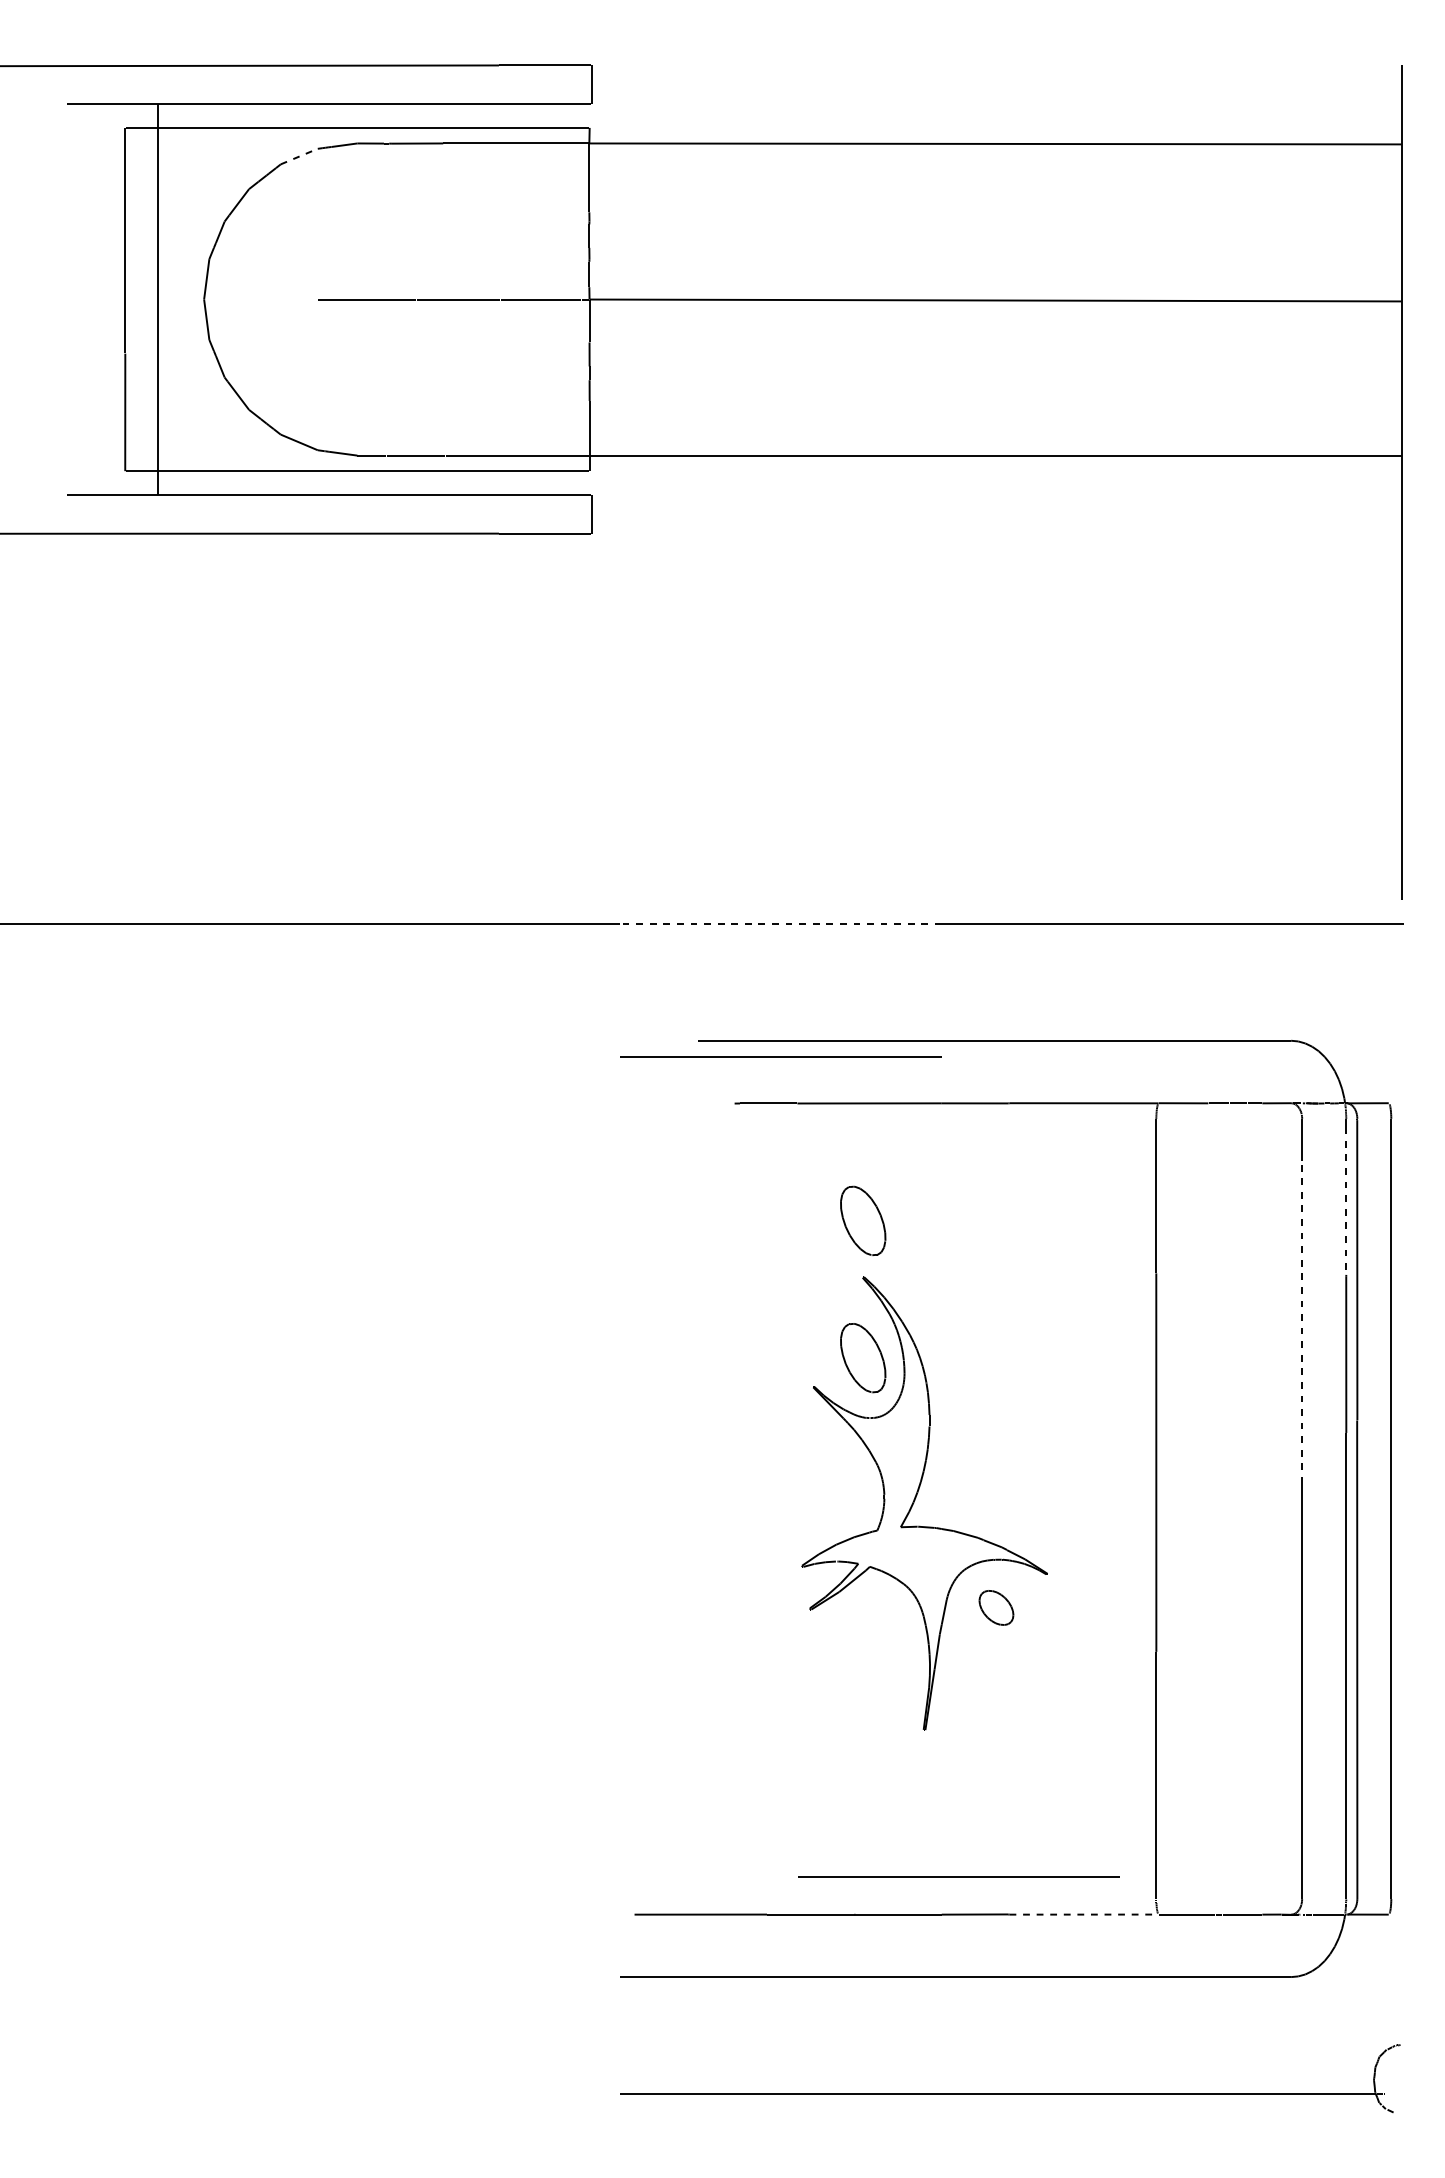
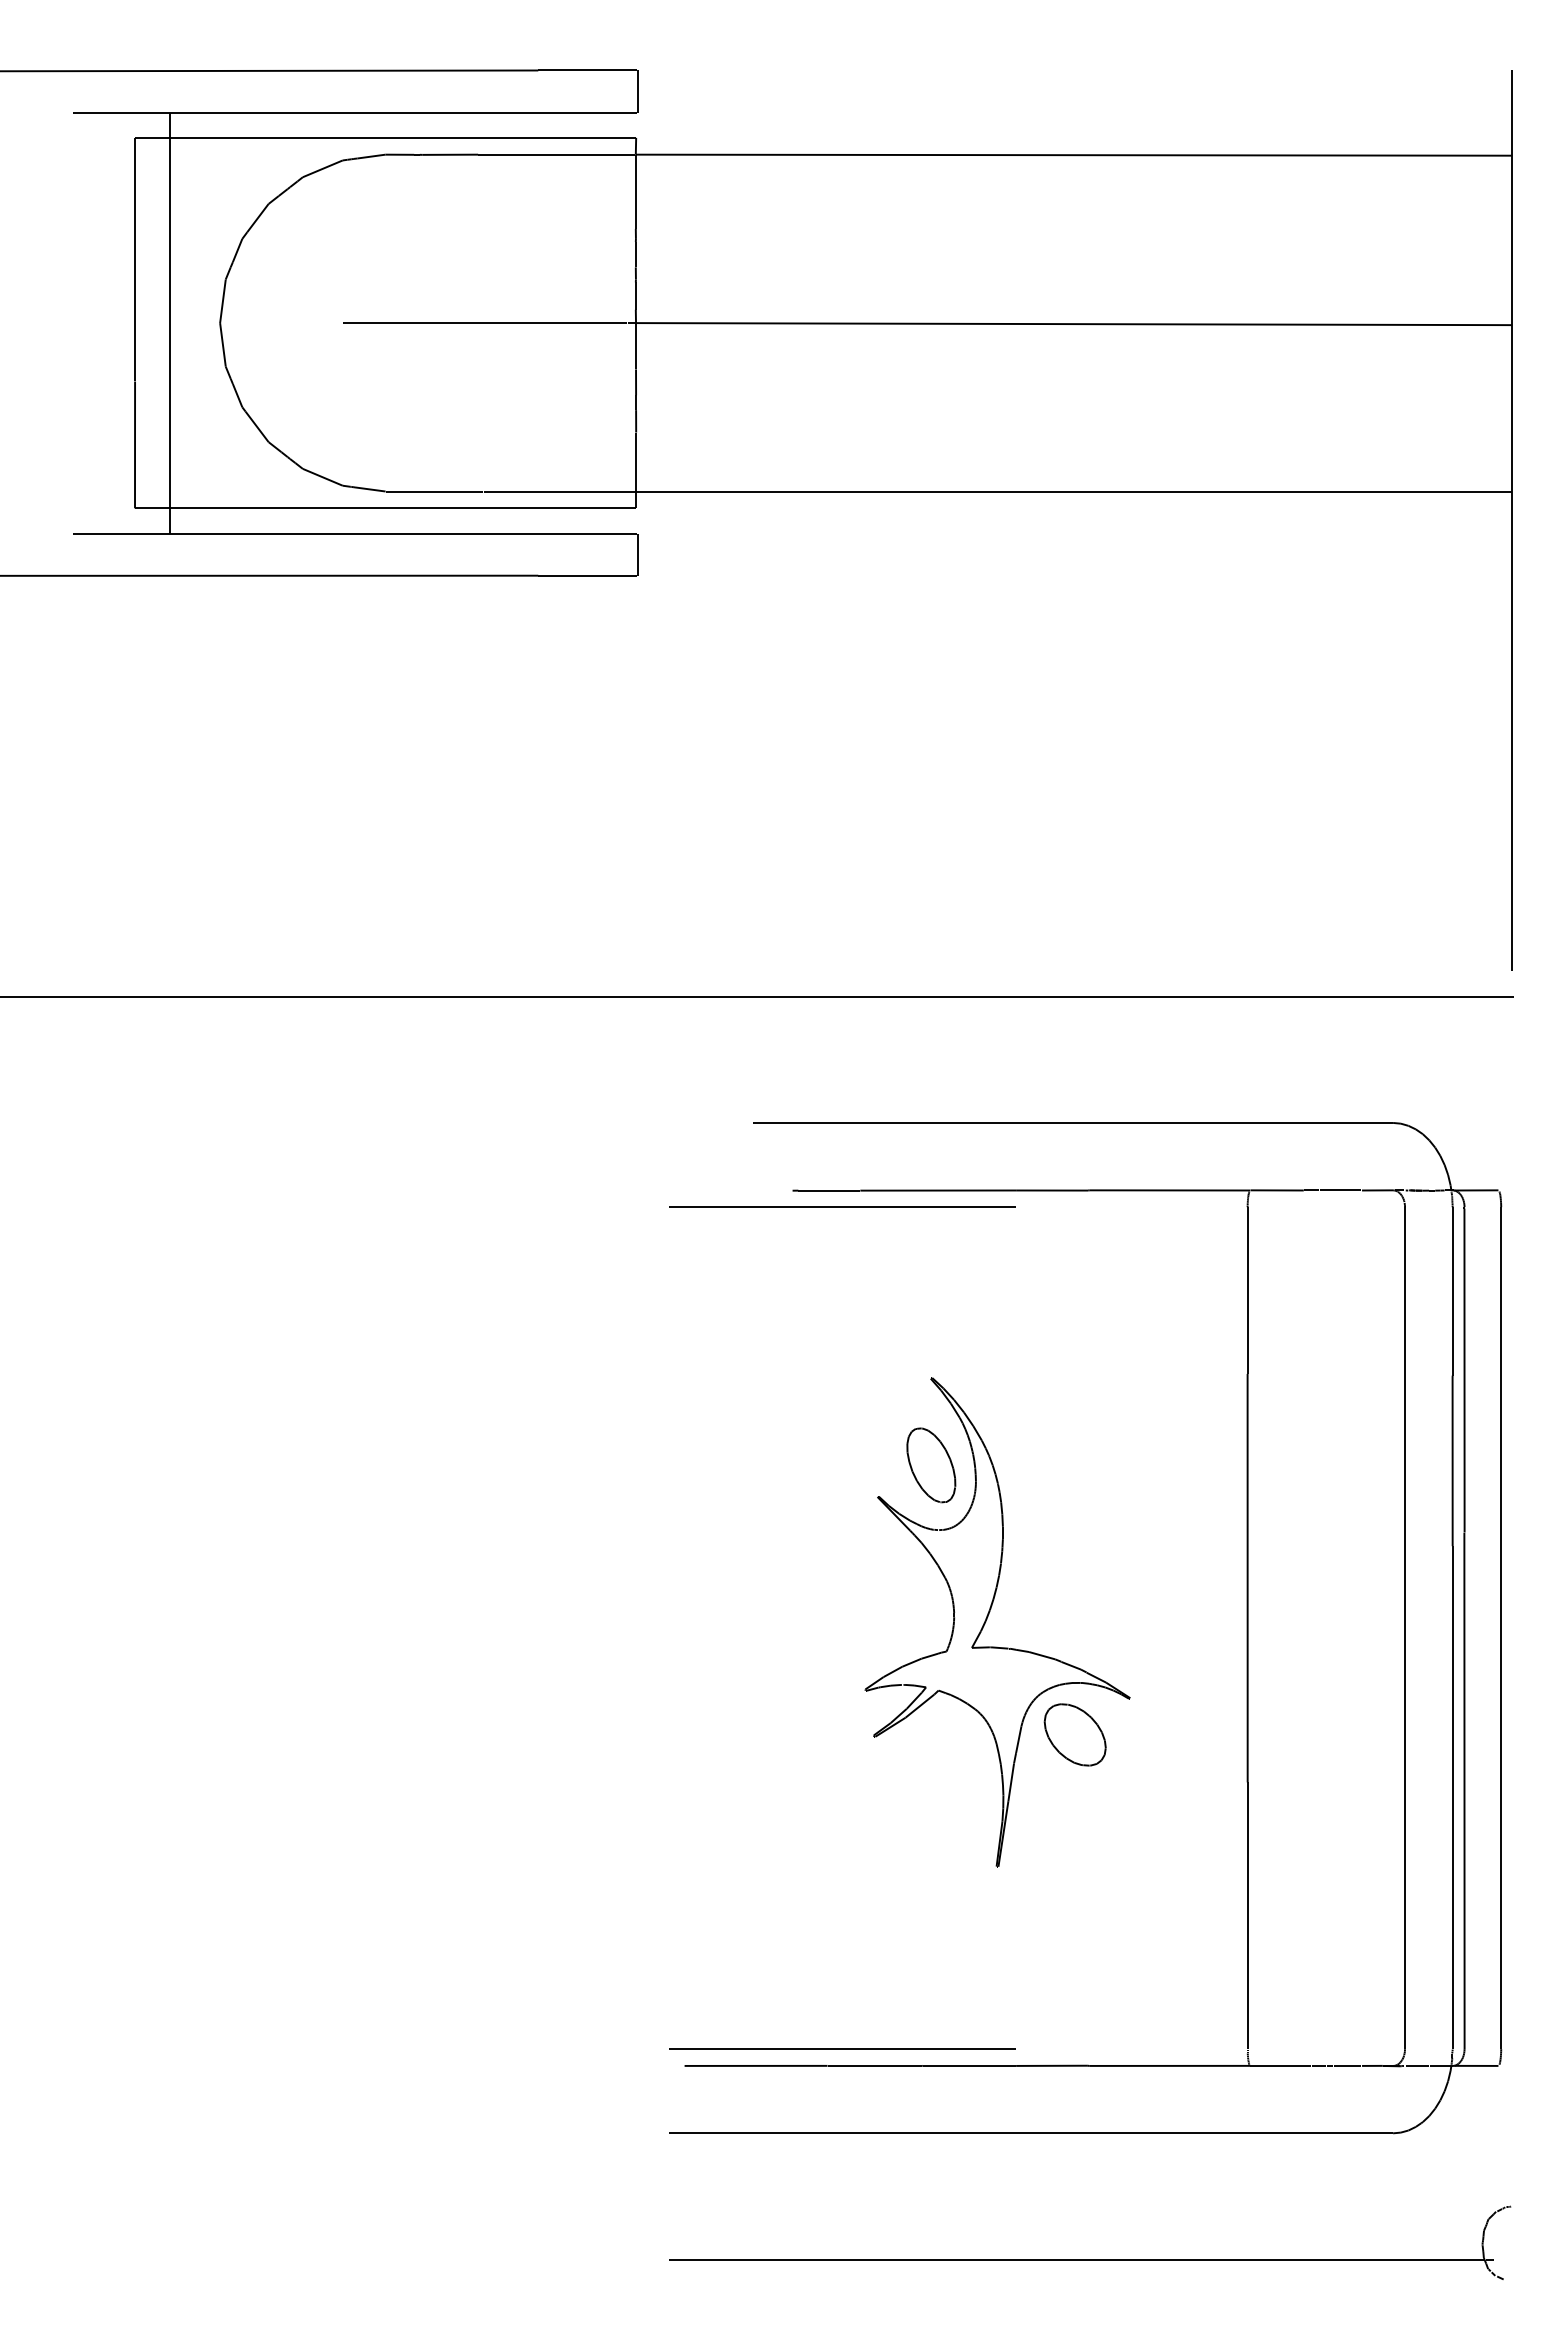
line: (298, 156) -> (322, 168), dashed -> solid
line: (780, 923) -> (842, 996), dashed -> solid
line: (780, 1056) -> (842, 1206), moved
line: (1346, 1200) -> (1452, 1295), dashed -> solid
part: (863, 1221) -> (931, 1317), removed
line: (1302, 1322) -> (1405, 1426), dashed -> solid
part: (995, 1607) -> (1074, 1734), size x1.67
line: (958, 1876) -> (842, 2048), moved
line: (1084, 1914) -> (1170, 2065), dashed -> solid

